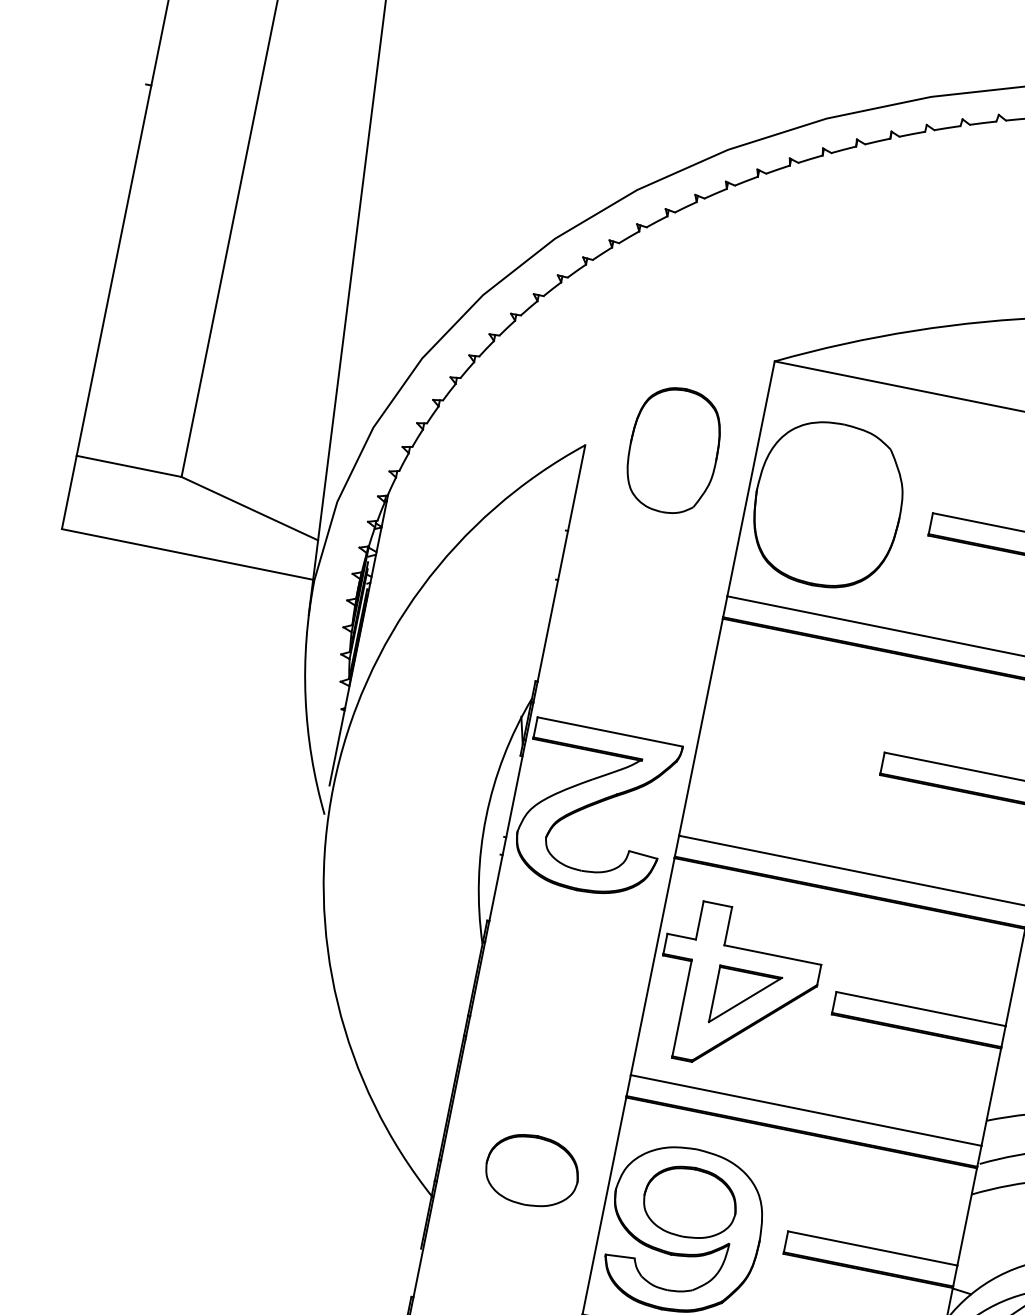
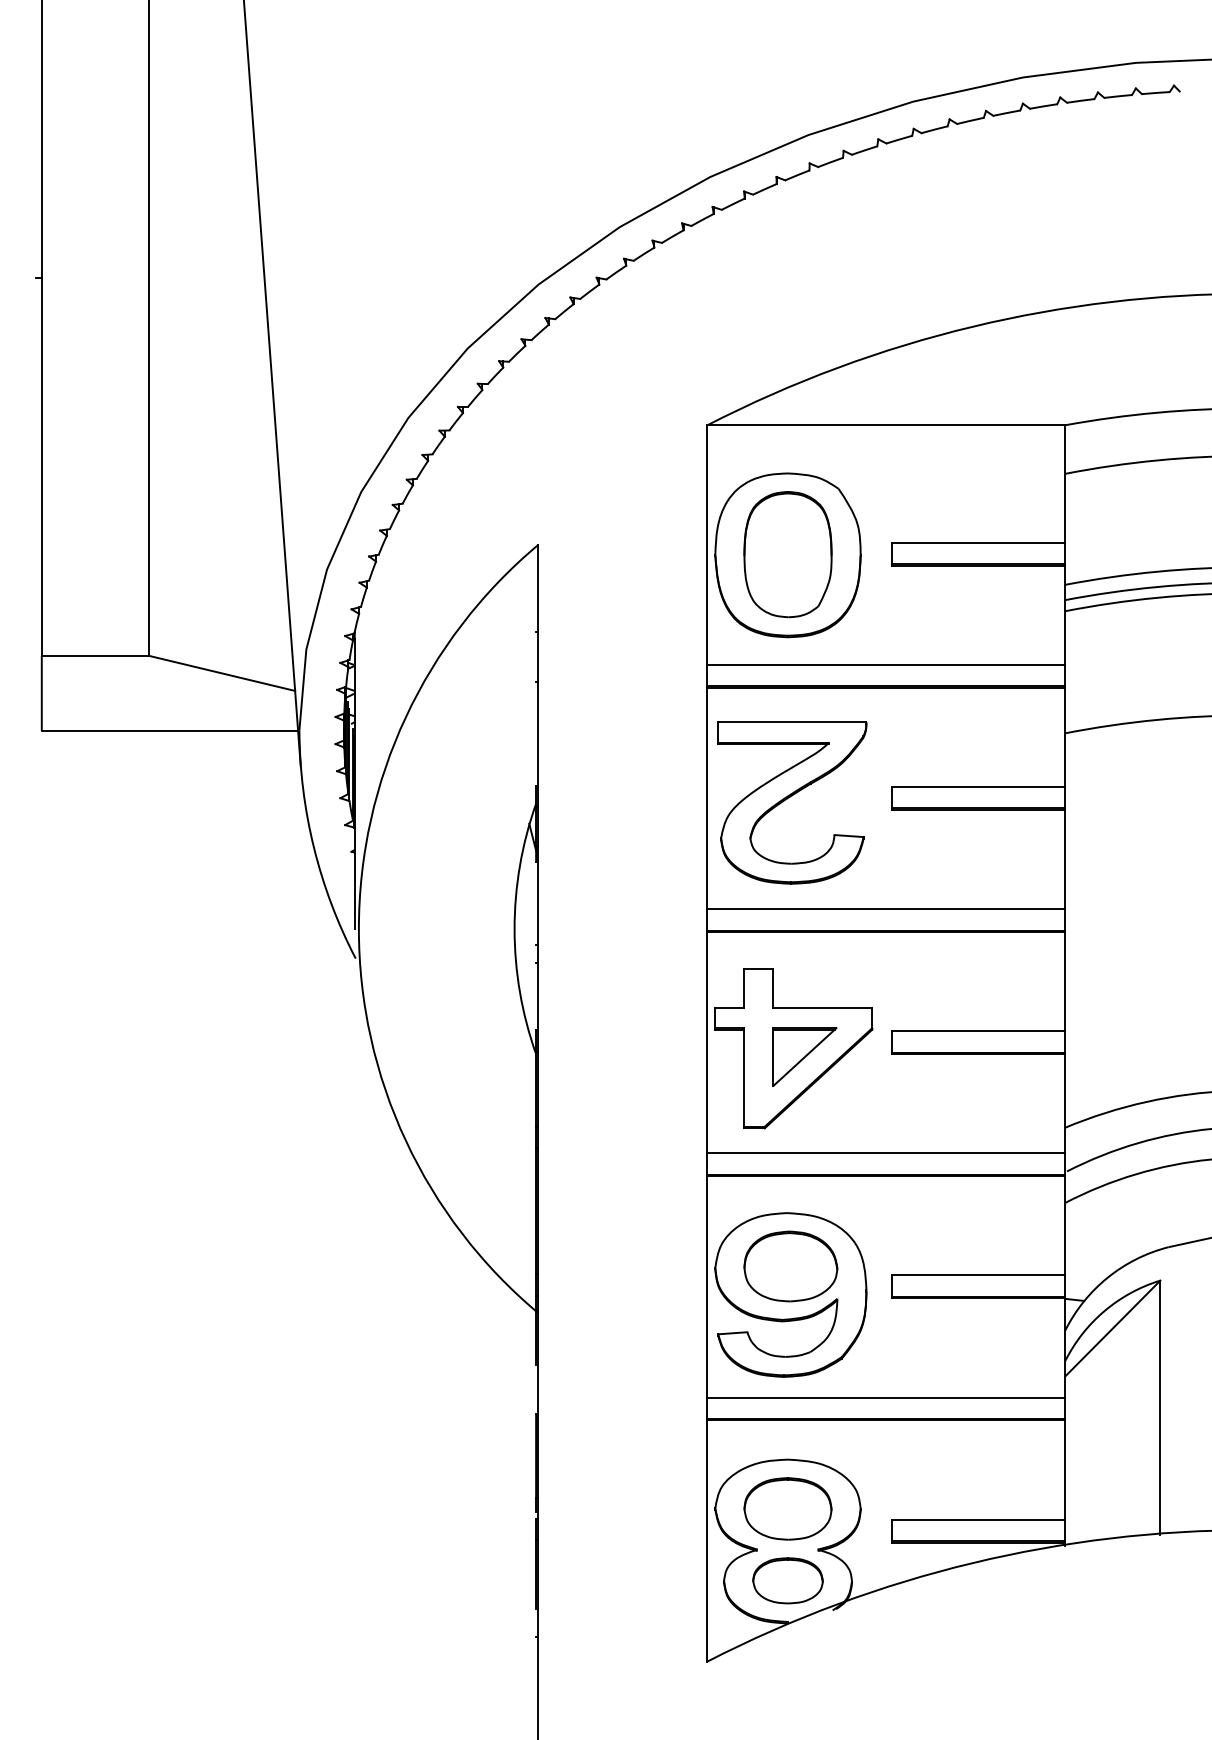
part: (673, 450) -> (787, 554), moved
part: (594, 810) -> (792, 802), moved
part: (532, 1170) -> (629, 1266), removed

